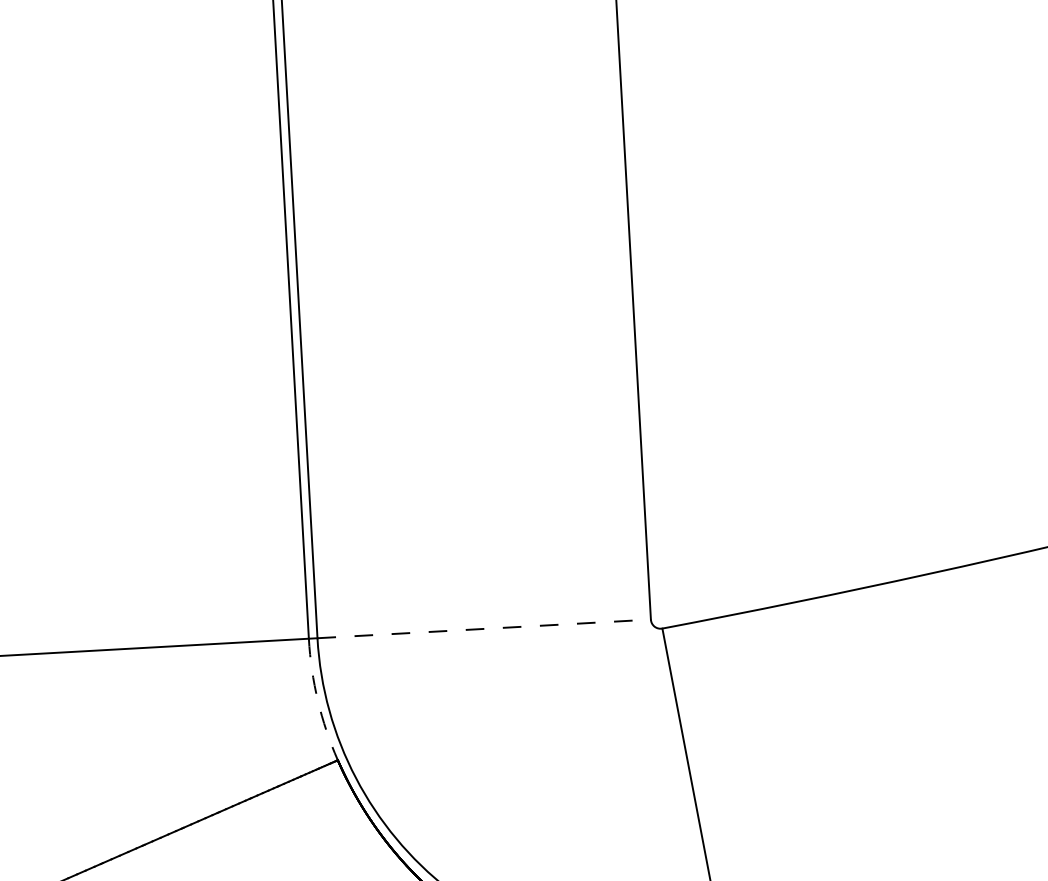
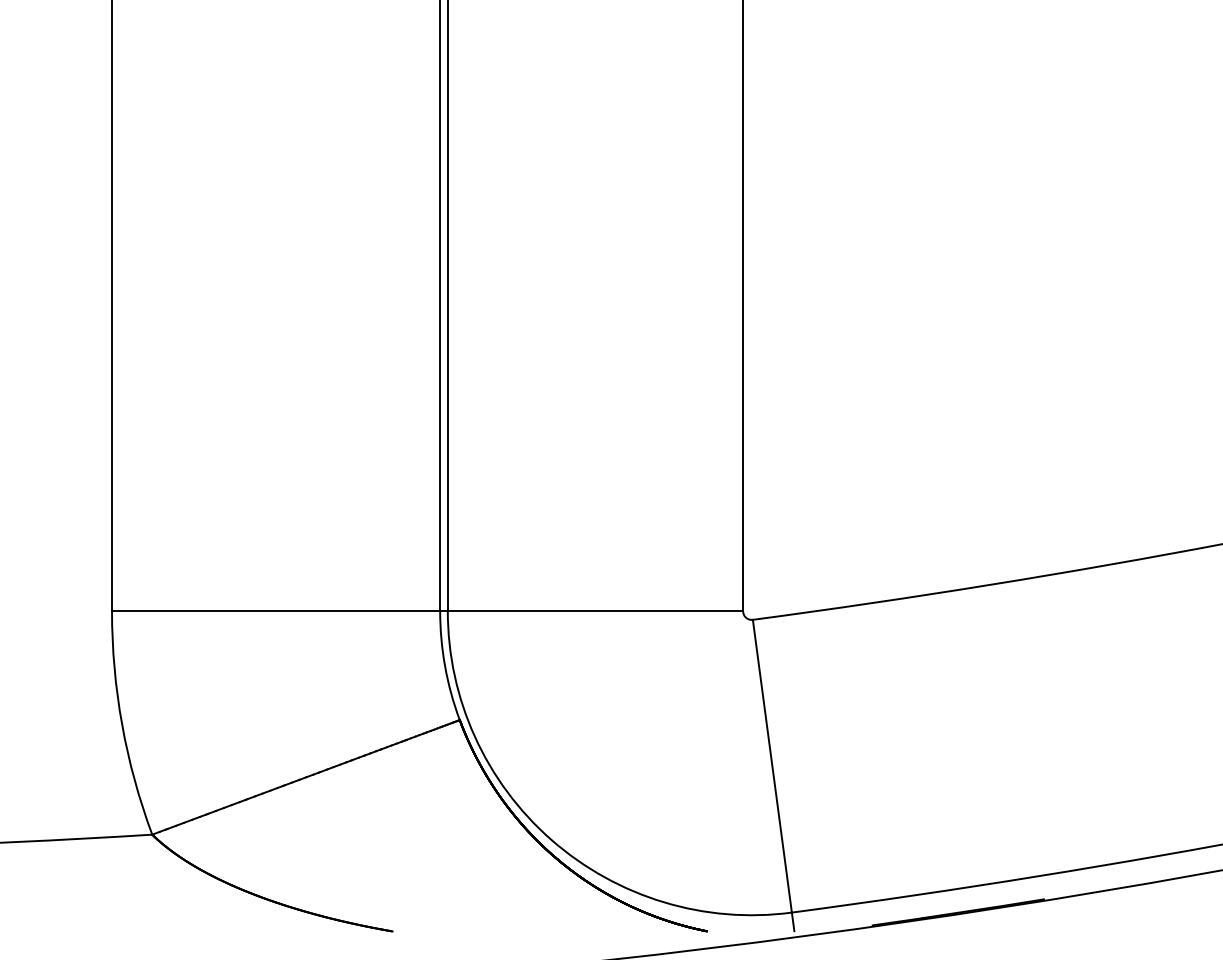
line: (484, 629) -> (595, 611), dashed -> solid
arc: (318, 700) -> (445, 666), dashed -> solid

